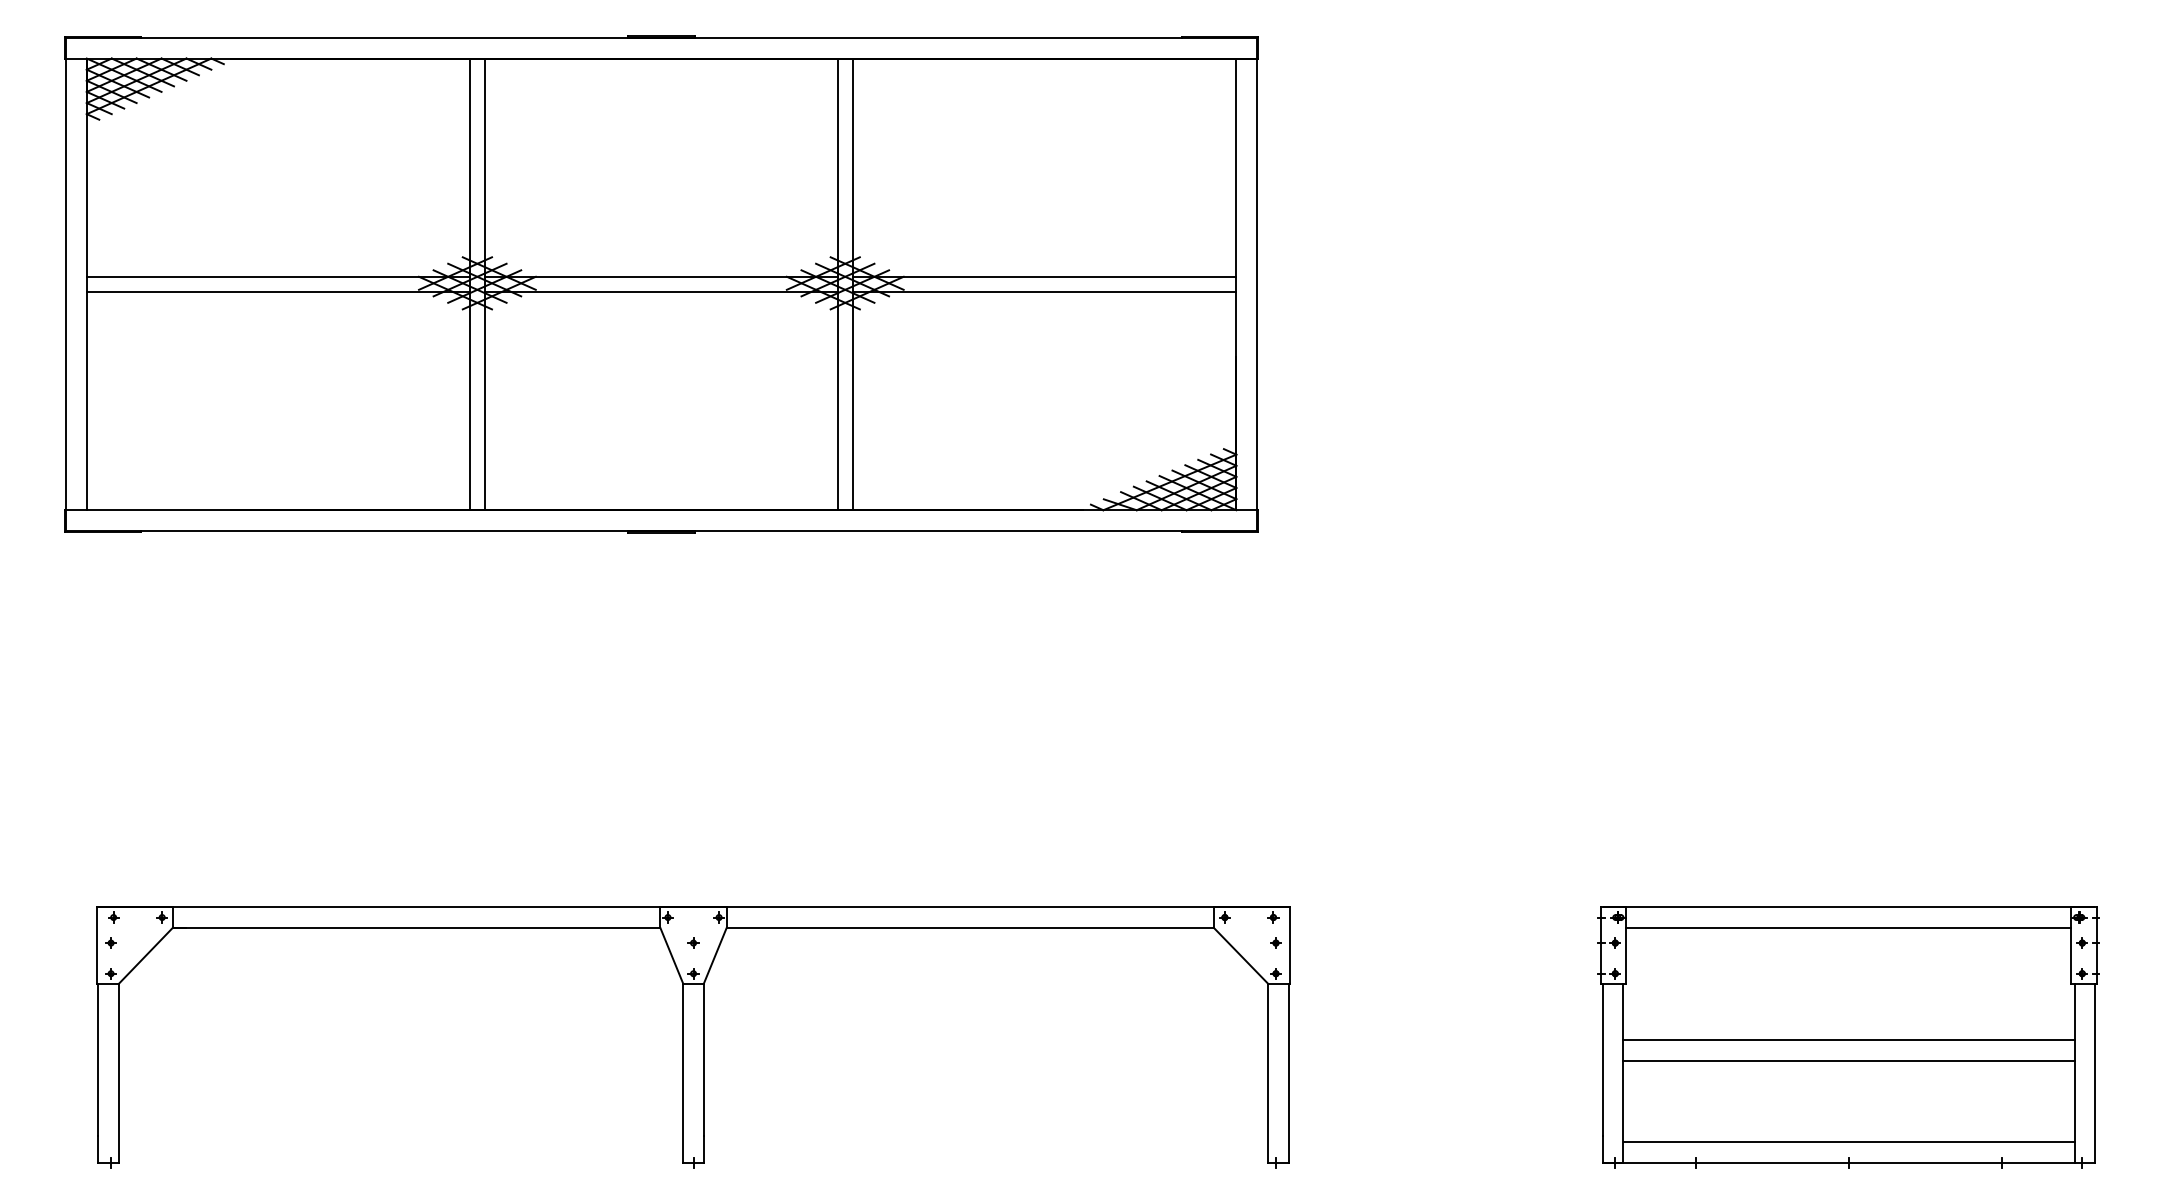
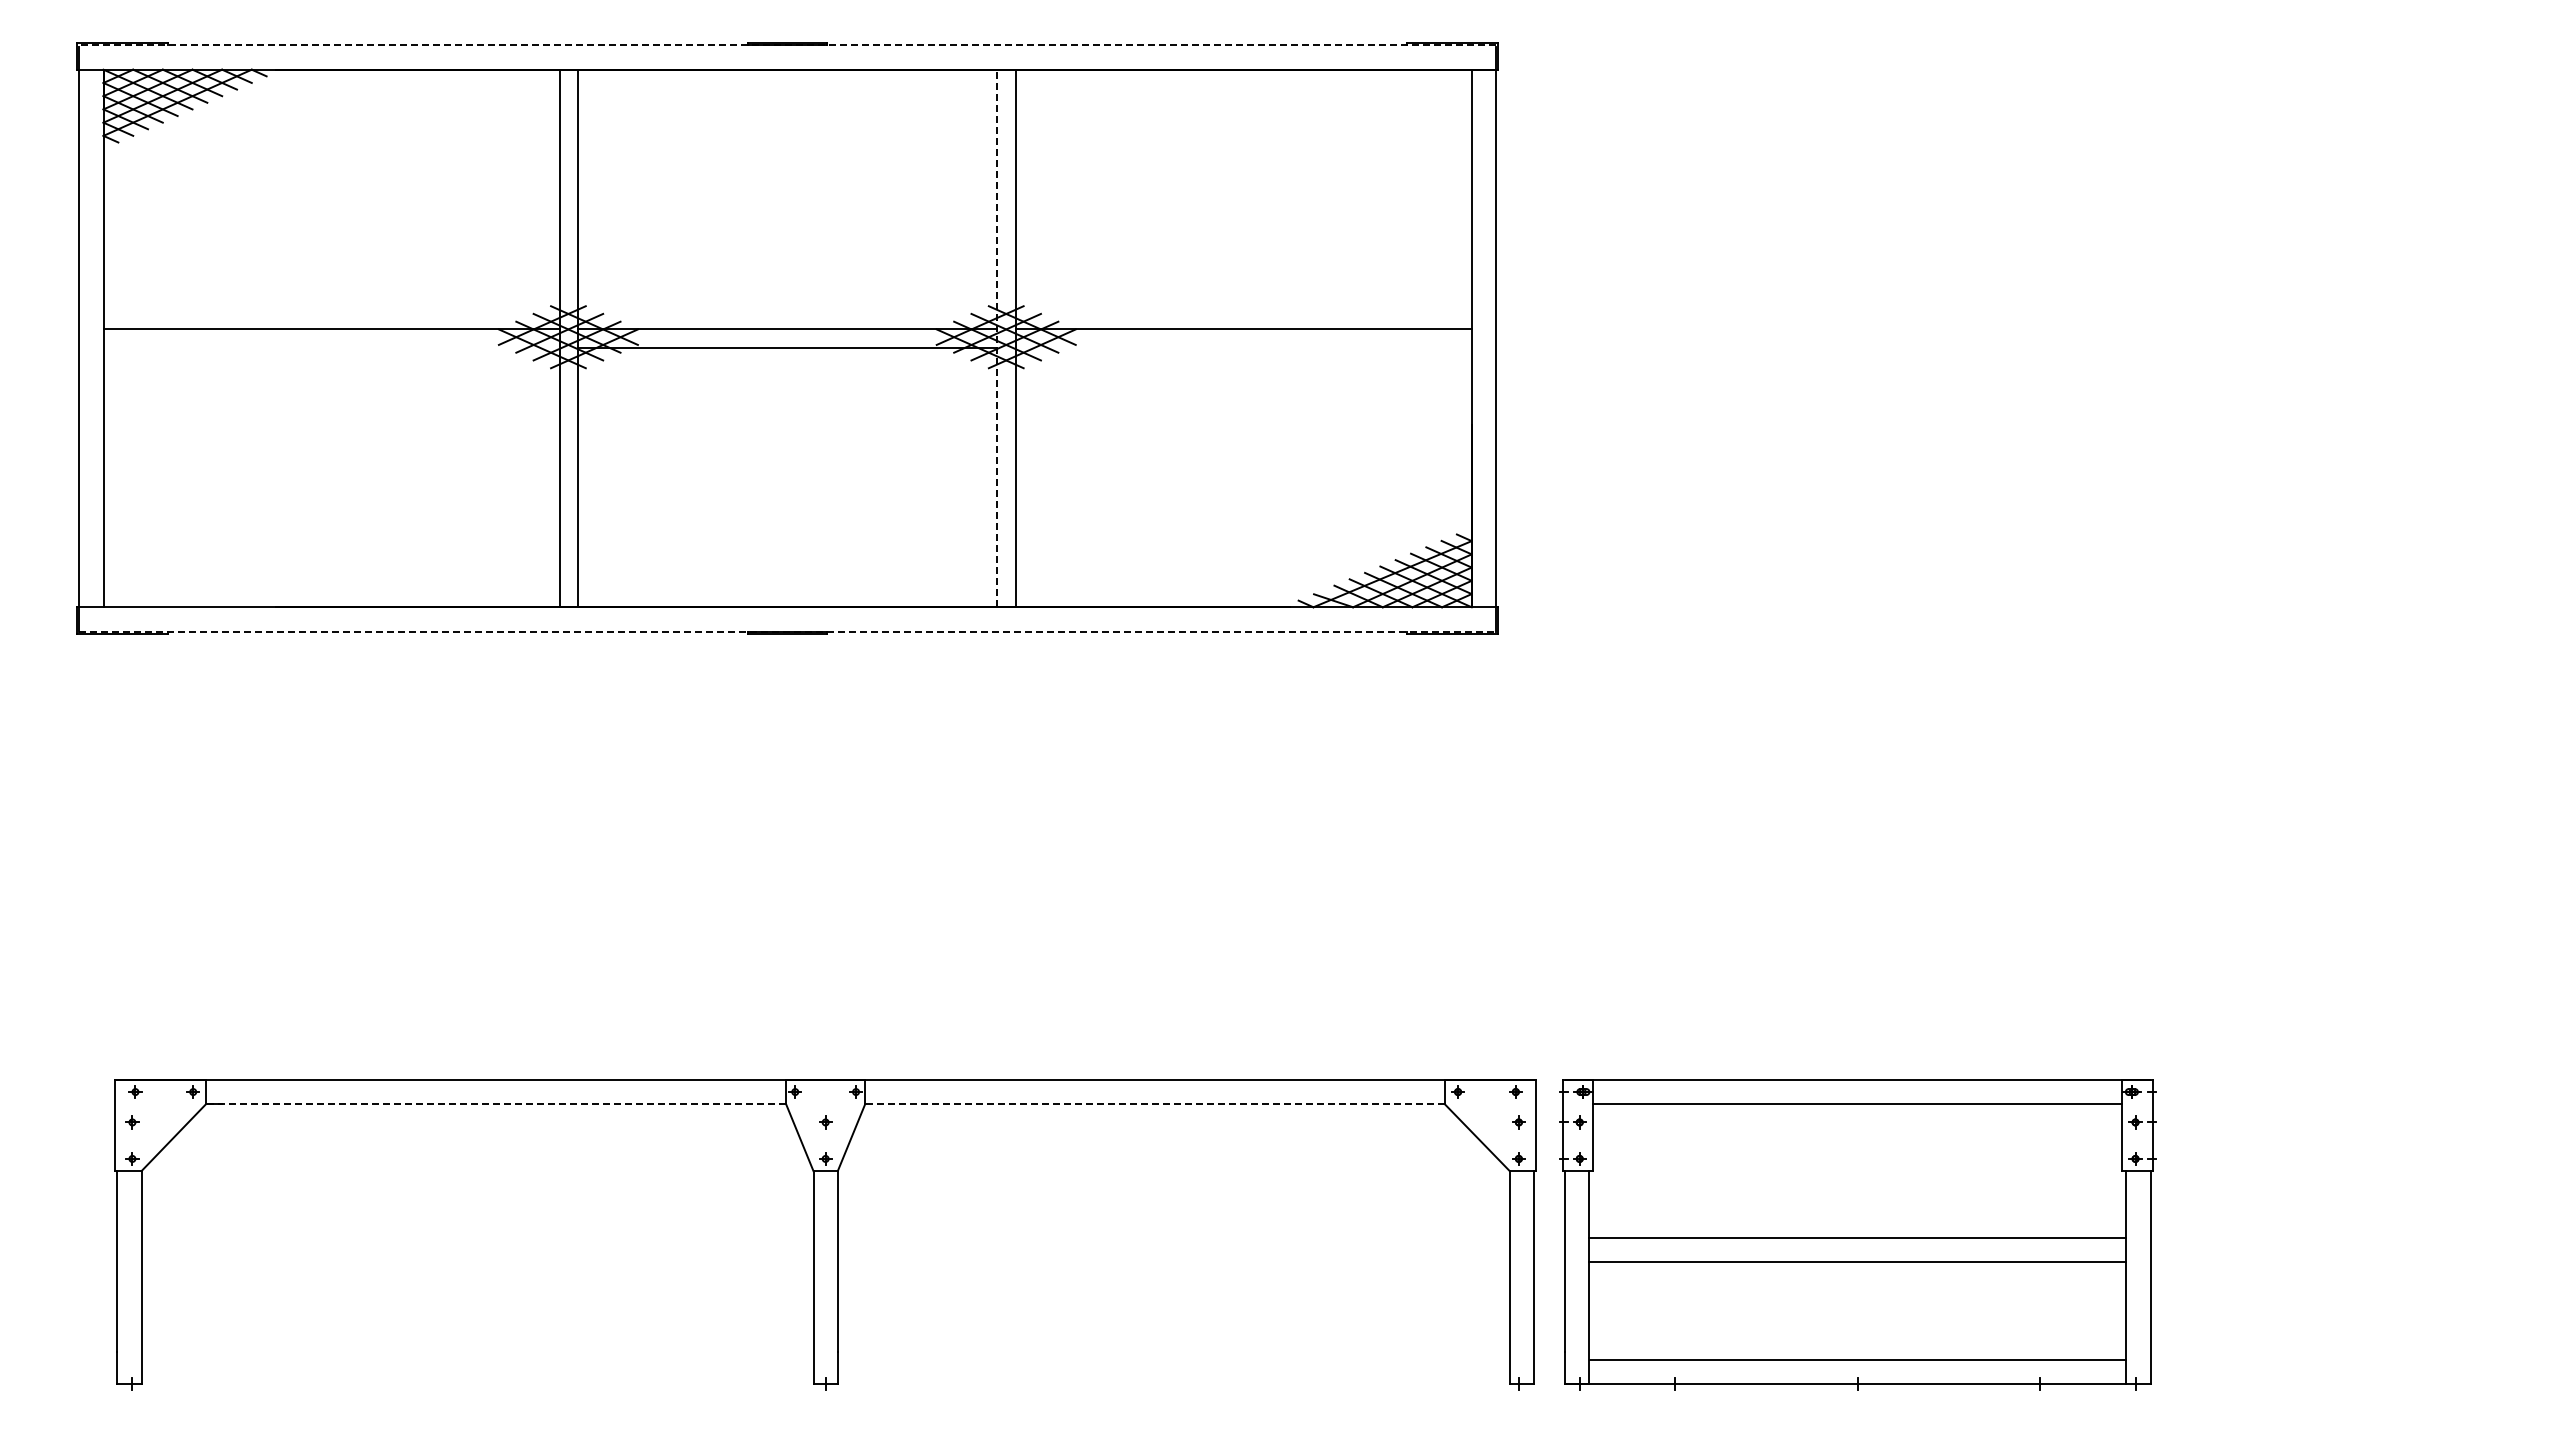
line: (661, 38) -> (787, 45), solid -> dashed
line: (837, 284) -> (997, 338), solid -> dashed
line: (278, 291) -> (331, 347), removed
line: (1044, 291) -> (1243, 347), removed
line: (662, 530) -> (788, 631), solid -> dashed
line: (416, 927) -> (496, 1104), solid -> dashed
line: (970, 927) -> (1155, 1104), solid -> dashed
part: (1848, 1037) -> (1857, 1234), moved

